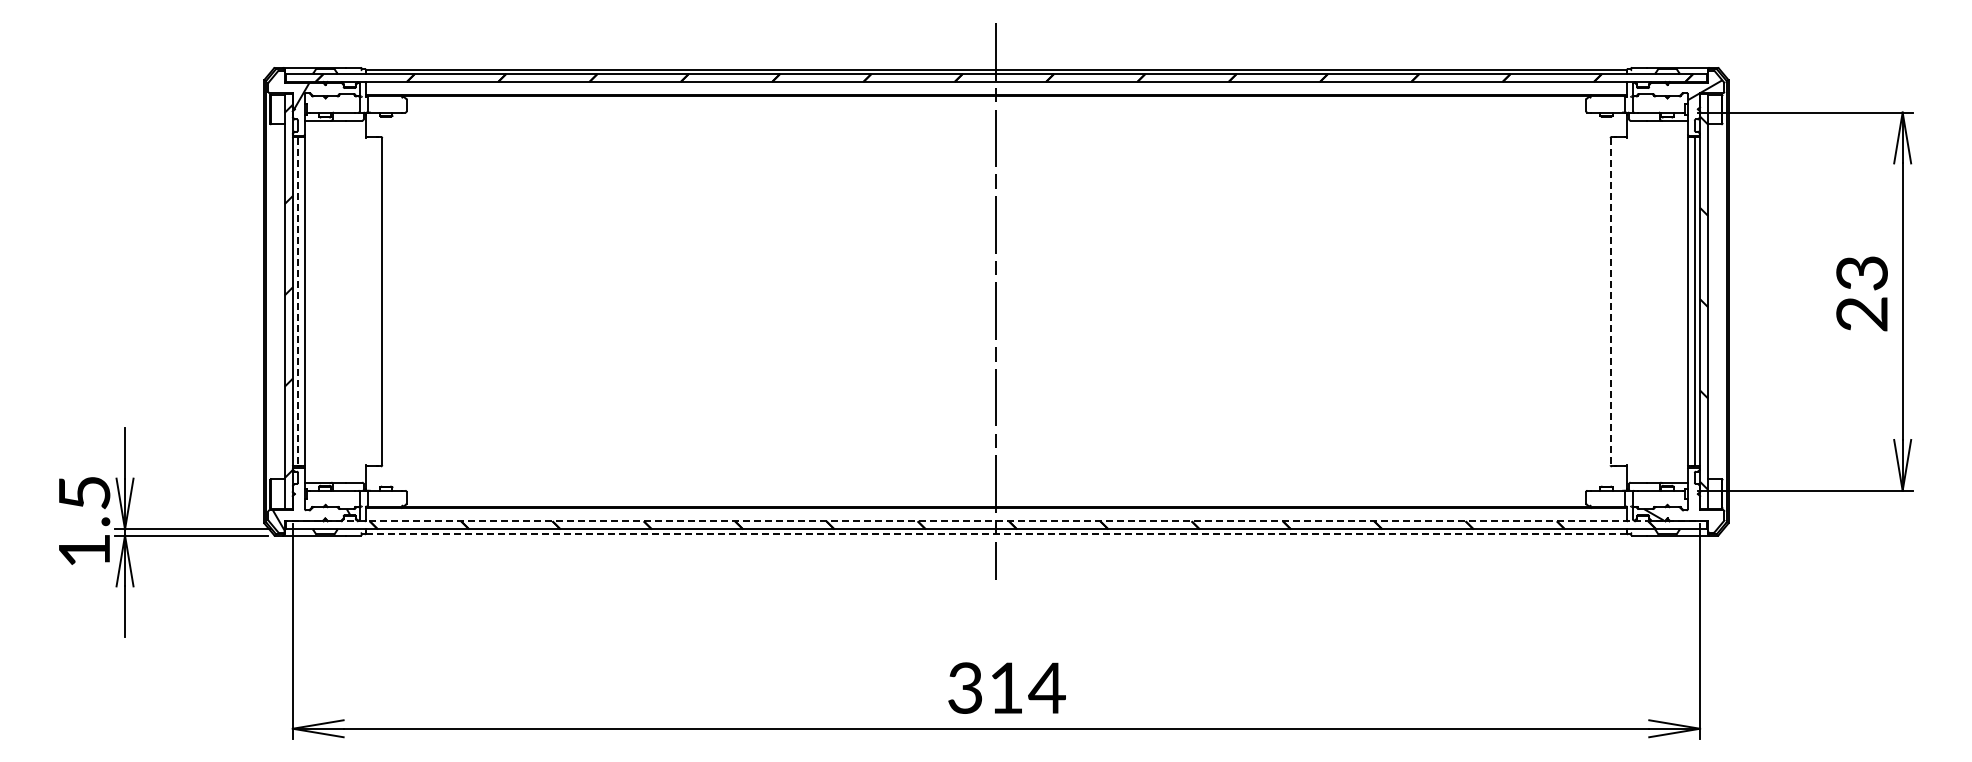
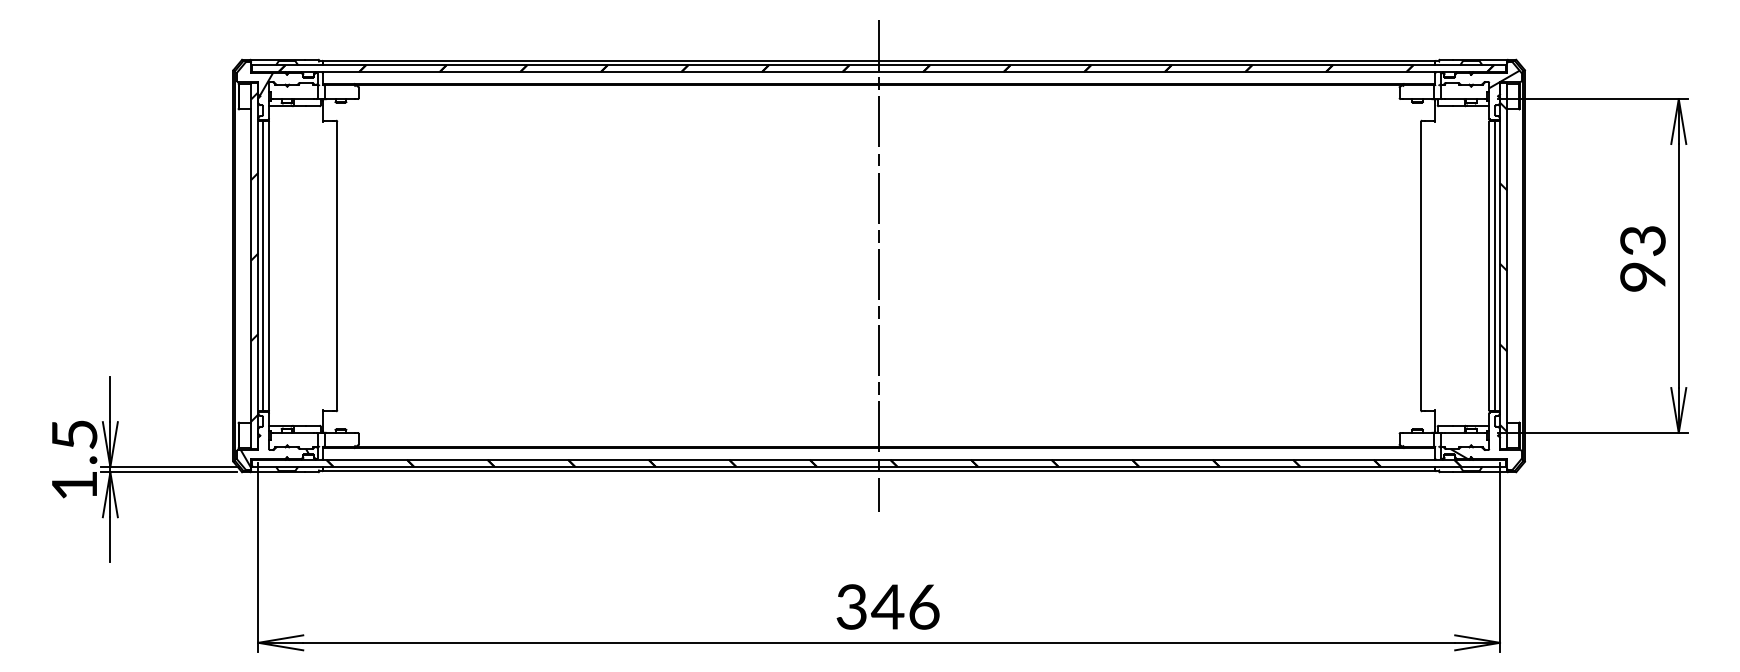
line: (298, 301) -> (263, 265), dashed -> solid
line: (1610, 301) -> (1420, 265), dashed -> solid
text: (1861, 314) -> (1642, 277), 23 -> 93
line: (996, 521) -> (879, 459), dashed -> solid
line: (996, 533) -> (879, 470), dashed -> solid
text: (1026, 687) -> (905, 606), 314 -> 346

